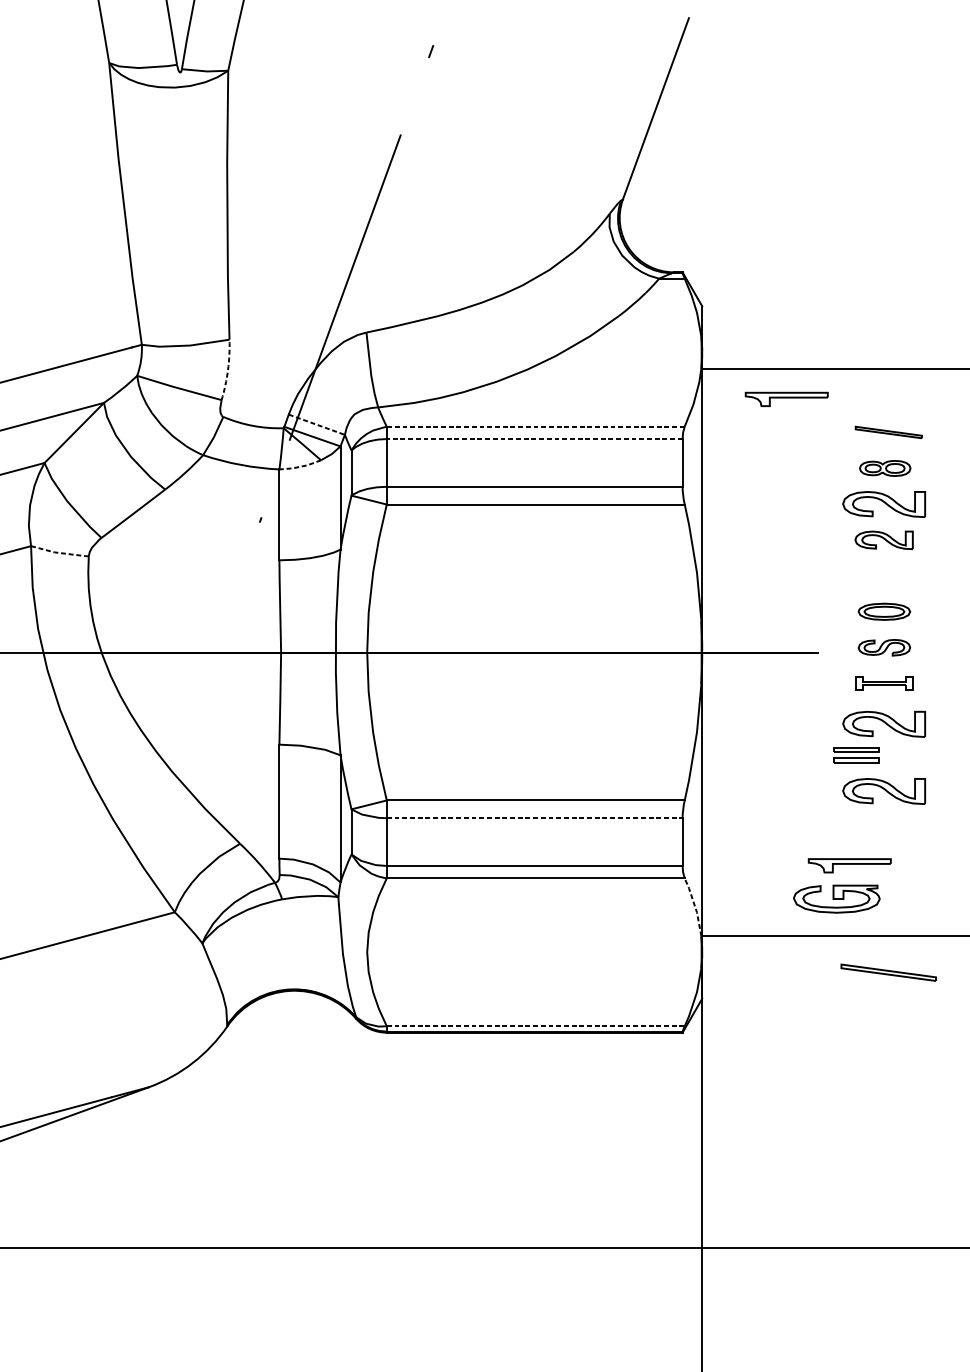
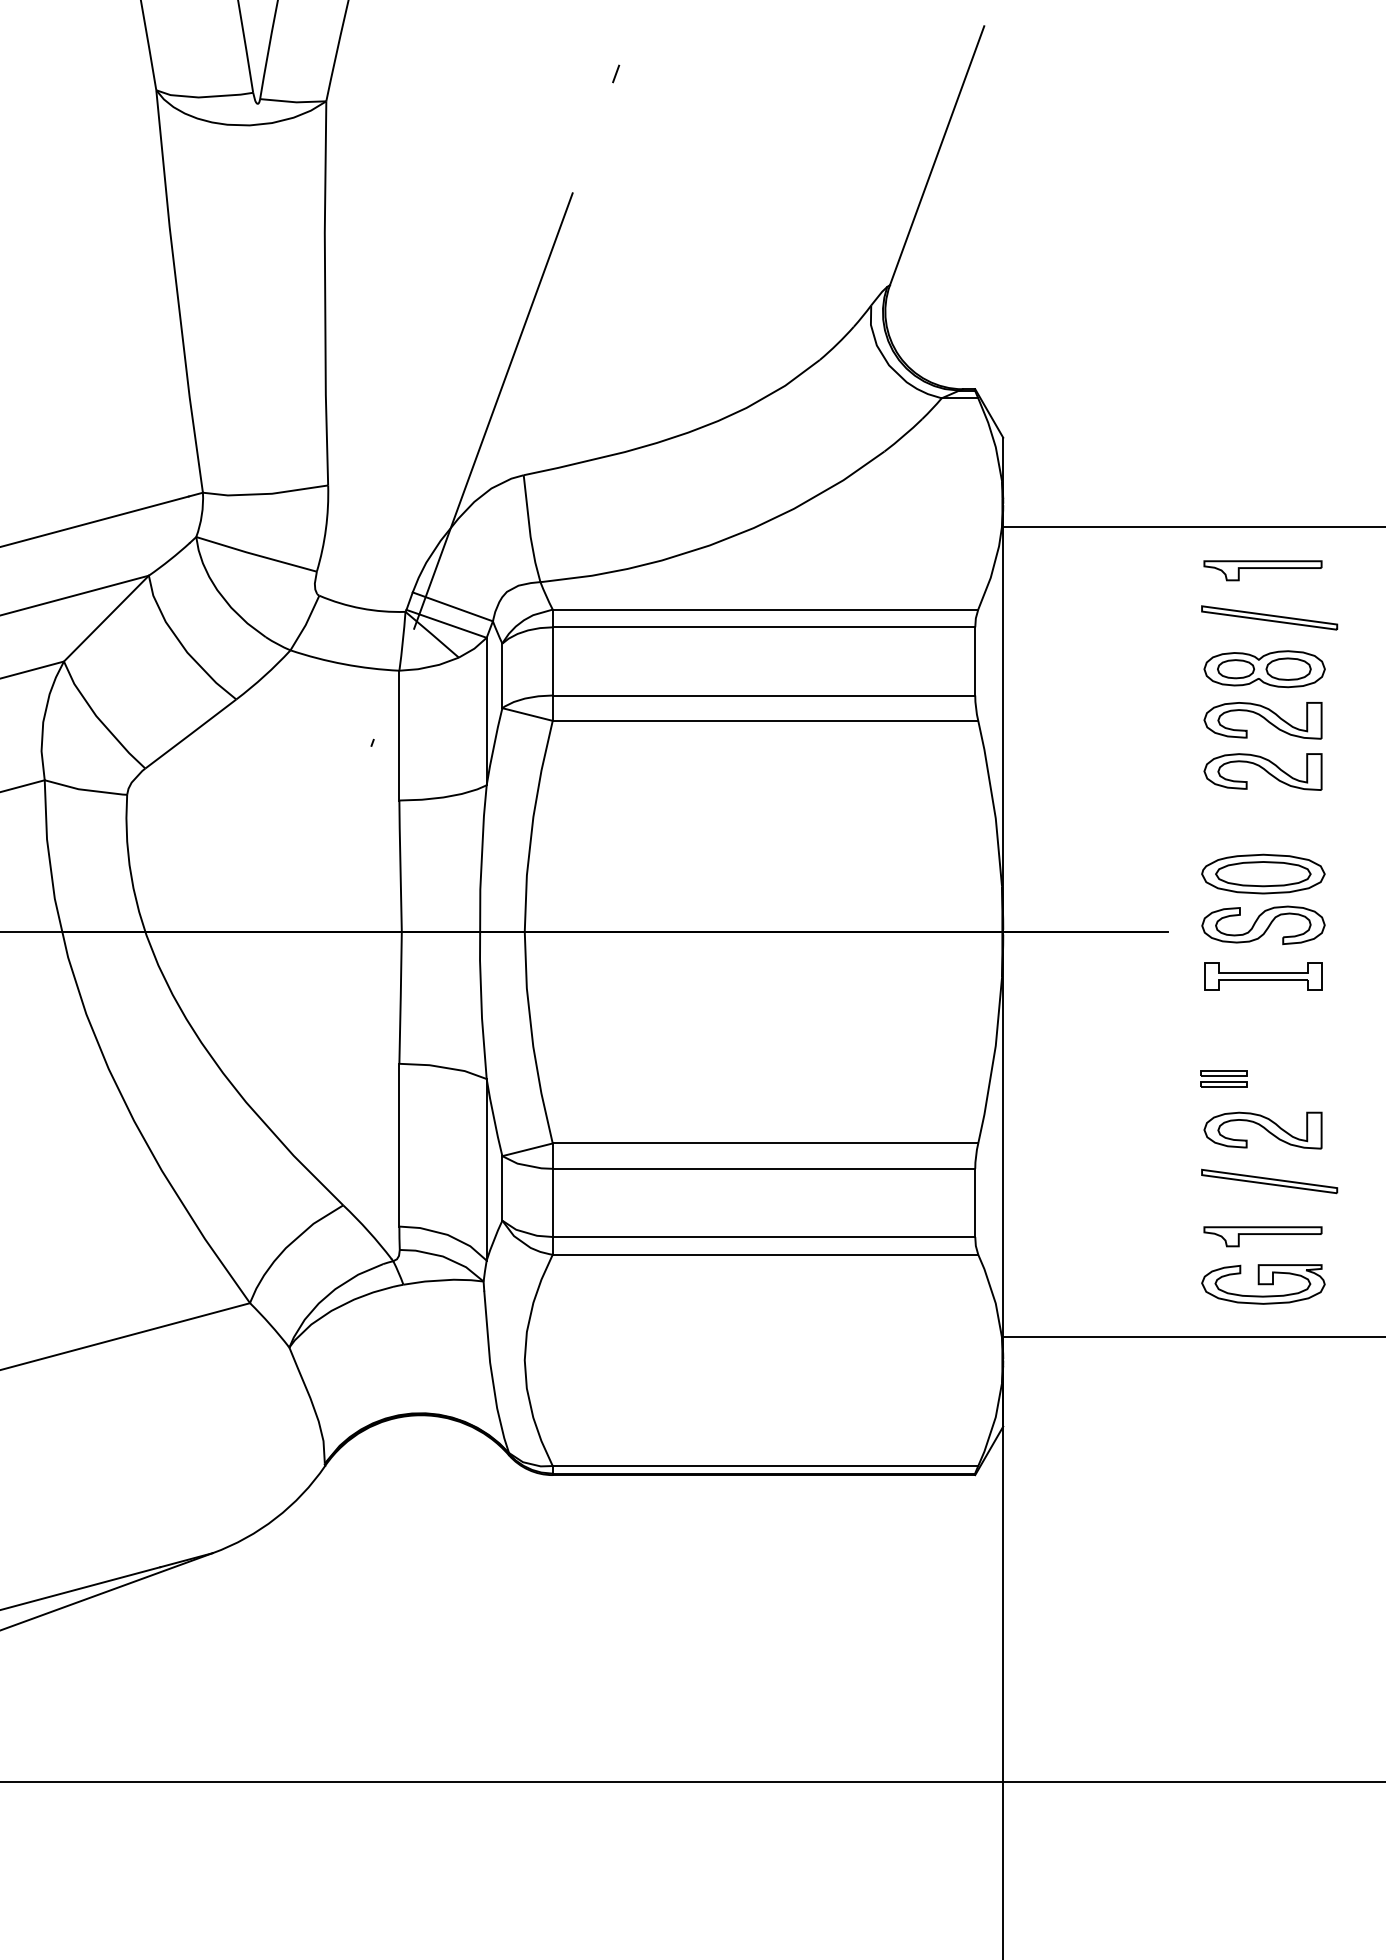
arc: (227, 369) -> (325, 528), dashed -> solid
part: (786, 399) -> (1262, 570), moved
line: (316, 424) -> (452, 606), dashed -> solid
line: (535, 426) -> (765, 609), dashed -> solid
part: (888, 432) -> (1269, 617), size x1.43
line: (534, 439) -> (763, 627), dashed -> solid
line: (300, 466) -> (429, 666), dashed -> solid
part: (885, 468) -> (1264, 669), size x1.67
part: (883, 540) -> (1262, 771), size x1.43
line: (59, 553) -> (85, 790), dashed -> solid
part: (884, 611) -> (1263, 873), size x1.67
part: (884, 647) -> (1263, 925), size x1.67
part: (884, 683) -> (1263, 976), size x1.43
part: (883, 724) -> (1262, 1034), removed
part: (856, 754) -> (1223, 1078), size x0.71
line: (535, 817) -> (764, 1168), dashed -> solid
part: (849, 865) -> (1262, 1236), moved
part: (836, 899) -> (1263, 1284), moved
line: (695, 906) -> (993, 1295), dashed -> solid
part: (888, 972) -> (1269, 1181), moved
line: (535, 1026) -> (765, 1466), dashed -> solid

